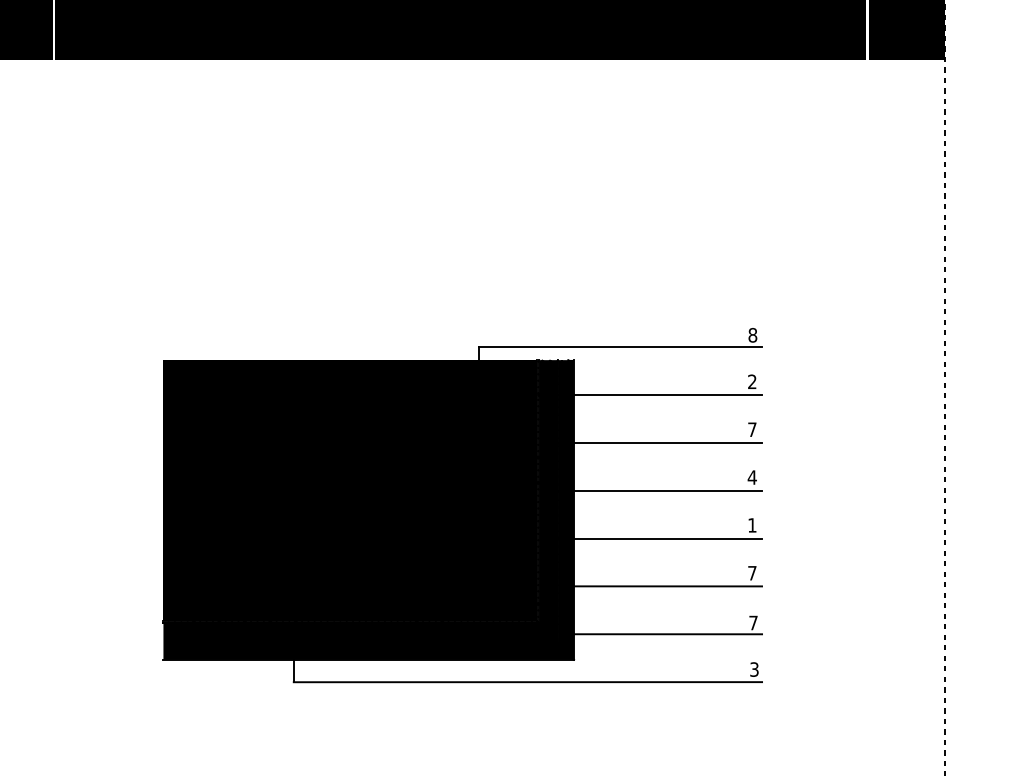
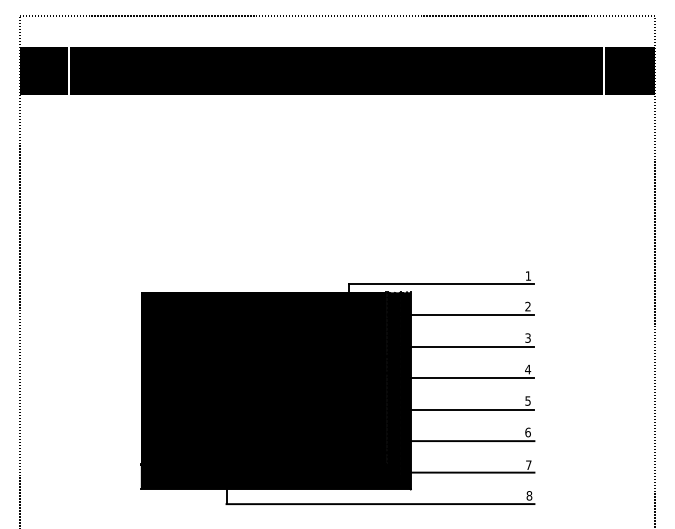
text: (753, 334) -> (528, 275), 8 -> 1
text: (751, 428) -> (527, 337), 7 -> 3
text: (751, 524) -> (527, 400), 1 -> 5
text: (751, 573) -> (527, 432), 7 -> 6
text: (754, 669) -> (529, 495), 3 -> 8

